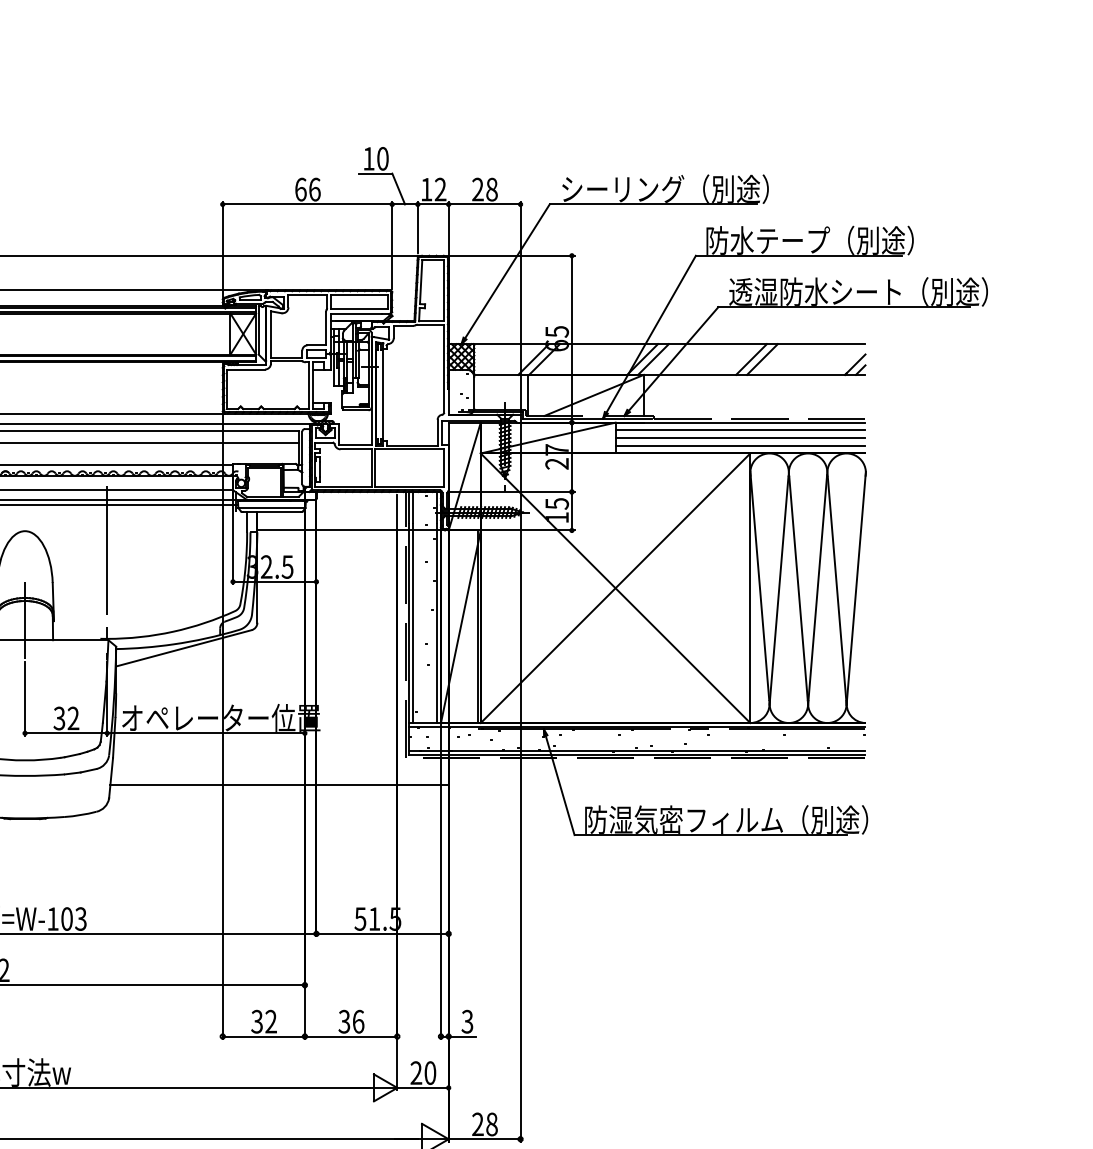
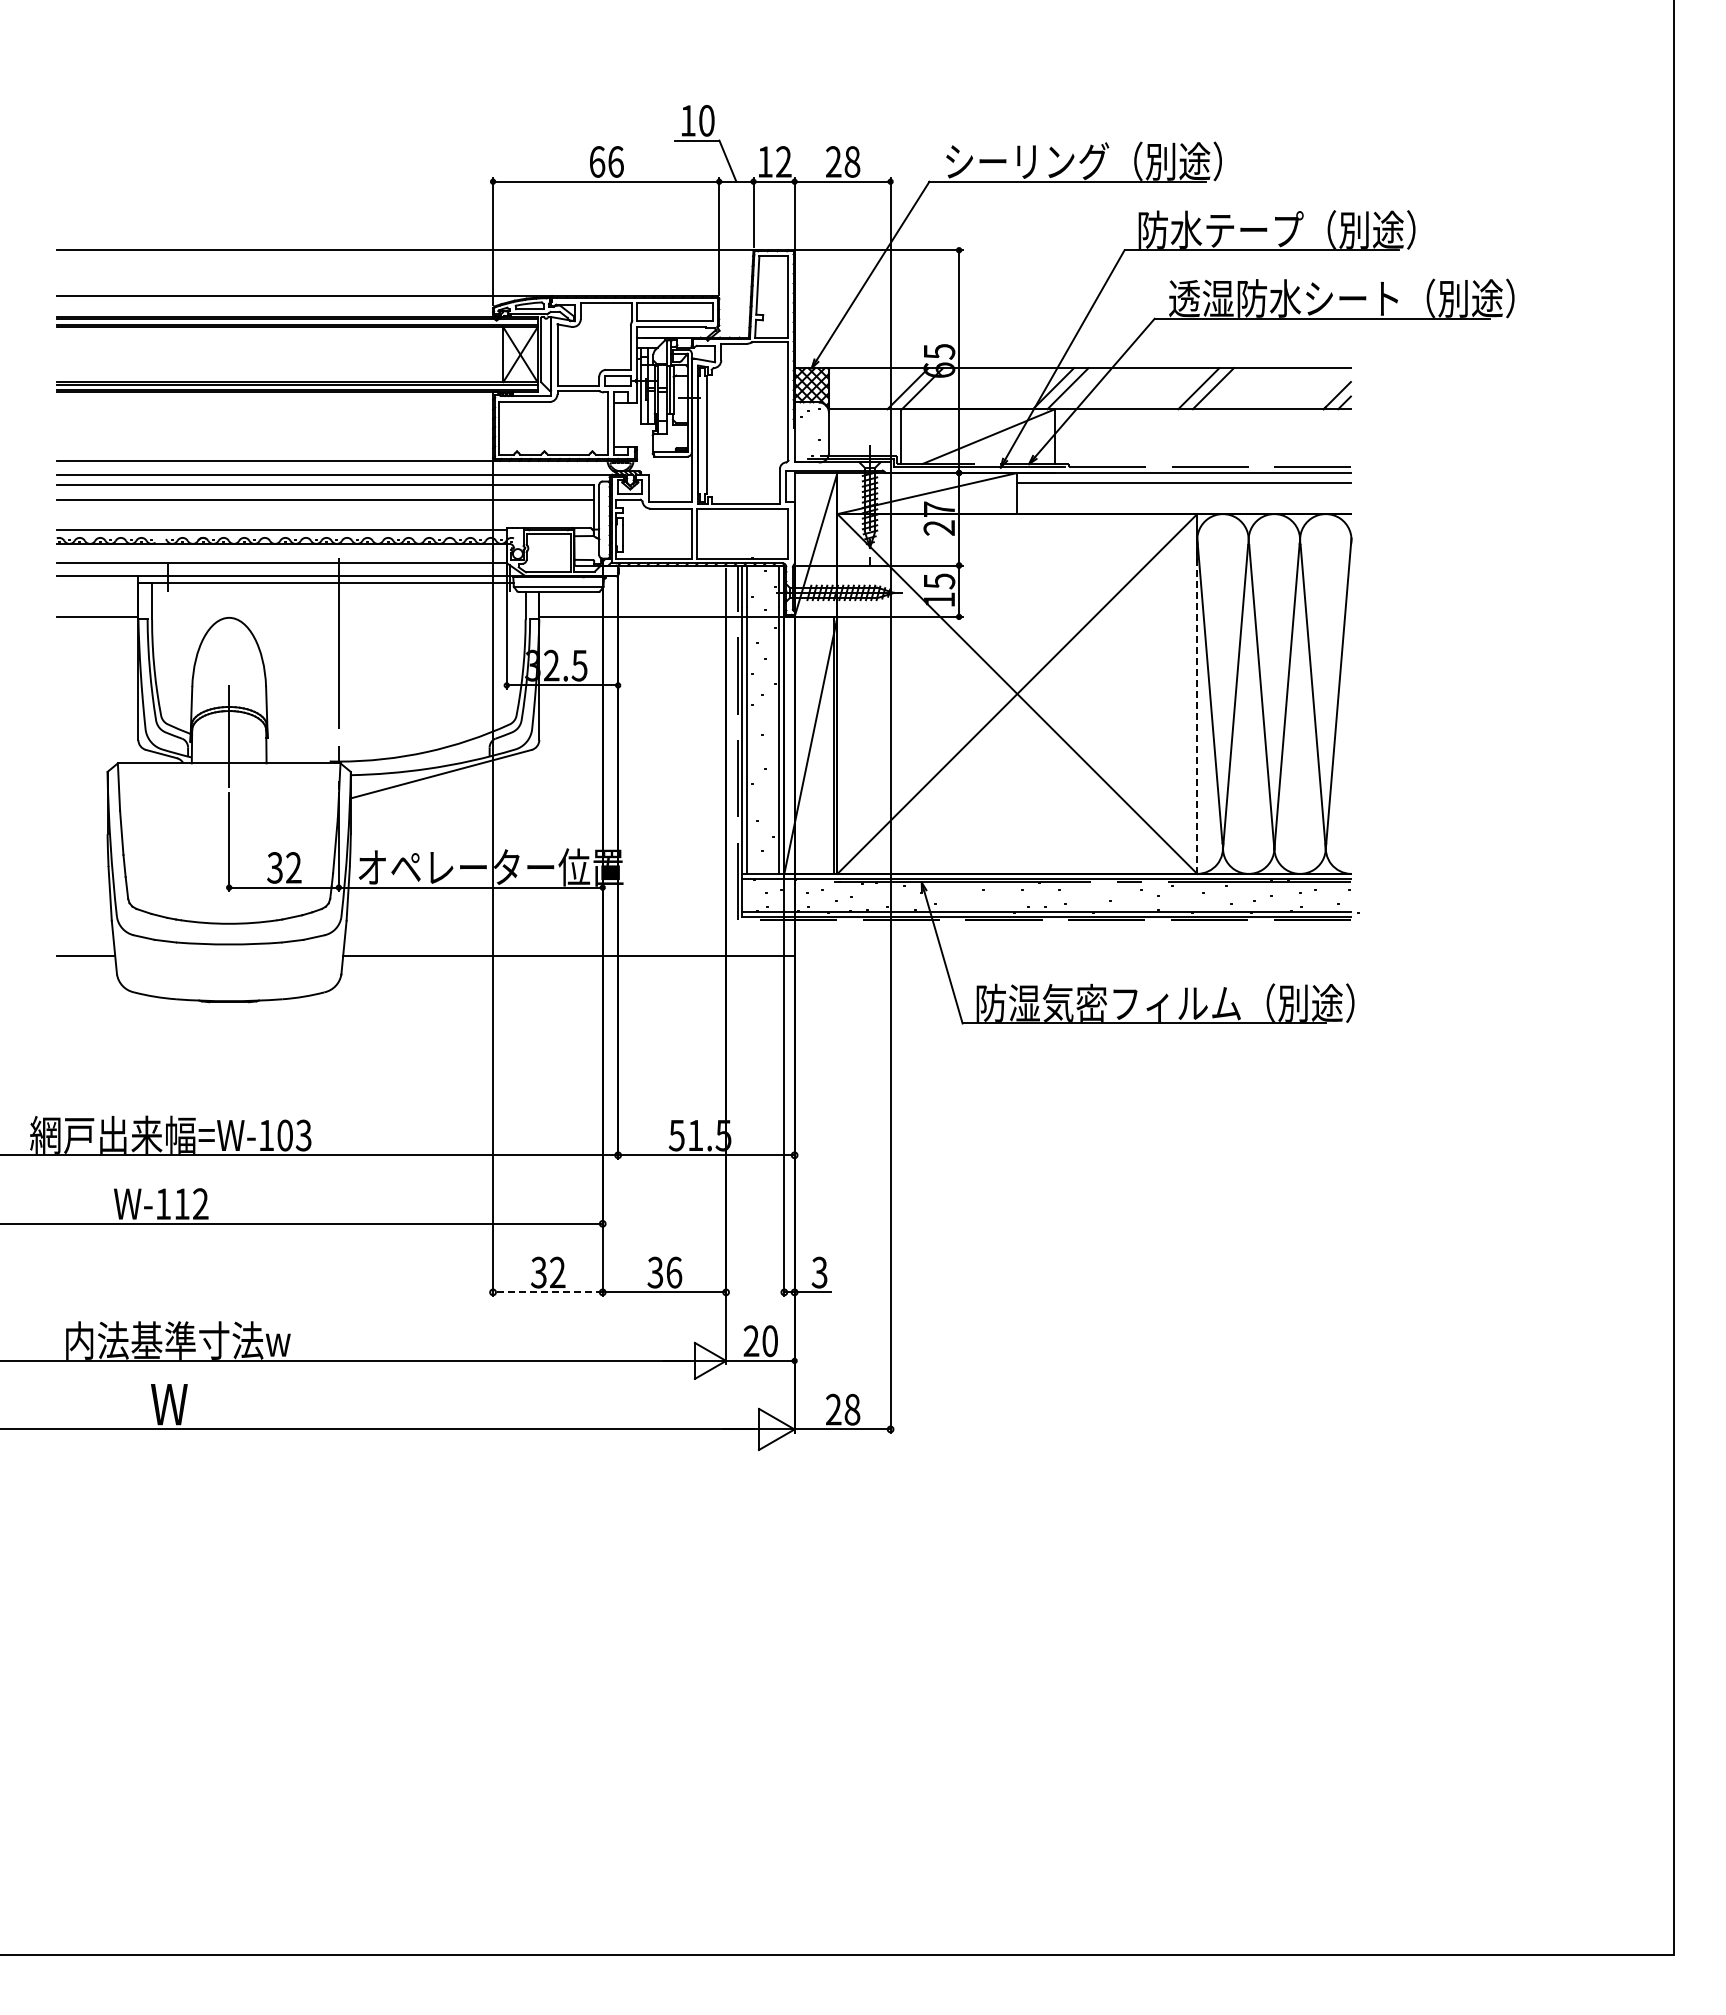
line: (740, 438) -> (1183, 493), removed
line: (740, 445) -> (1183, 503), removed
line: (750, 597) -> (1197, 706), solid -> dashed
line: (263, 1036) -> (547, 1292), solid -> dashed

